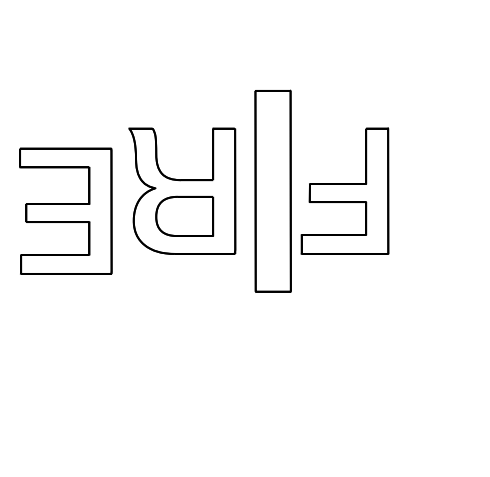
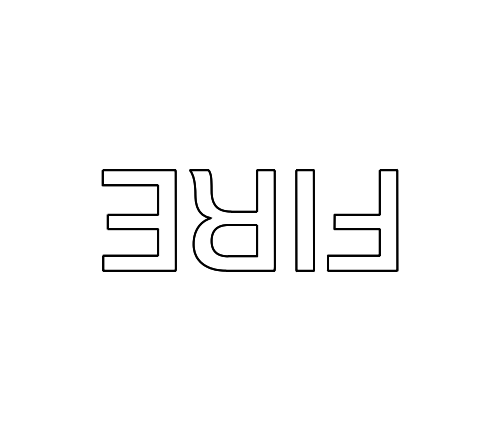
part: (272, 191) -> (304, 220), size x0.62
part: (64, 211) -> (138, 220), moved

